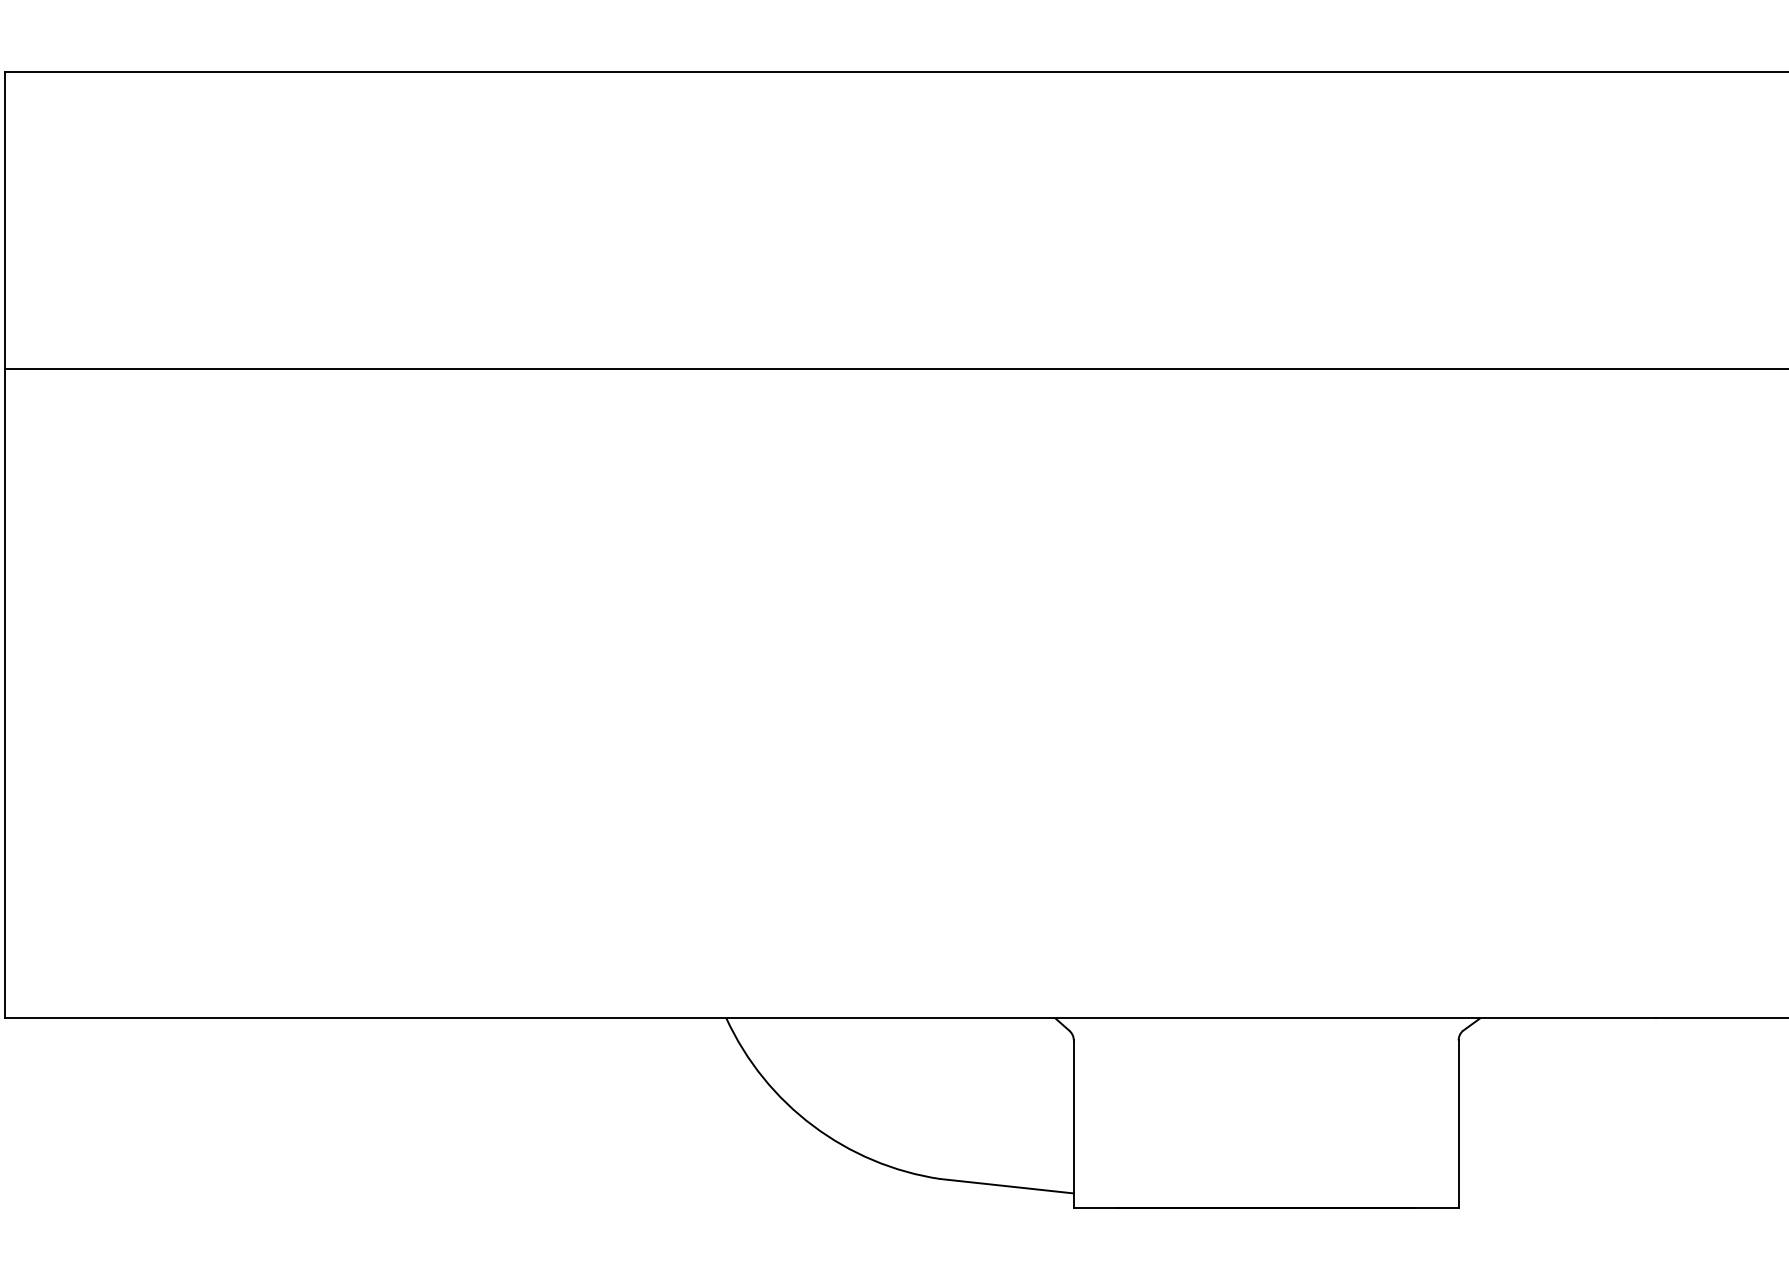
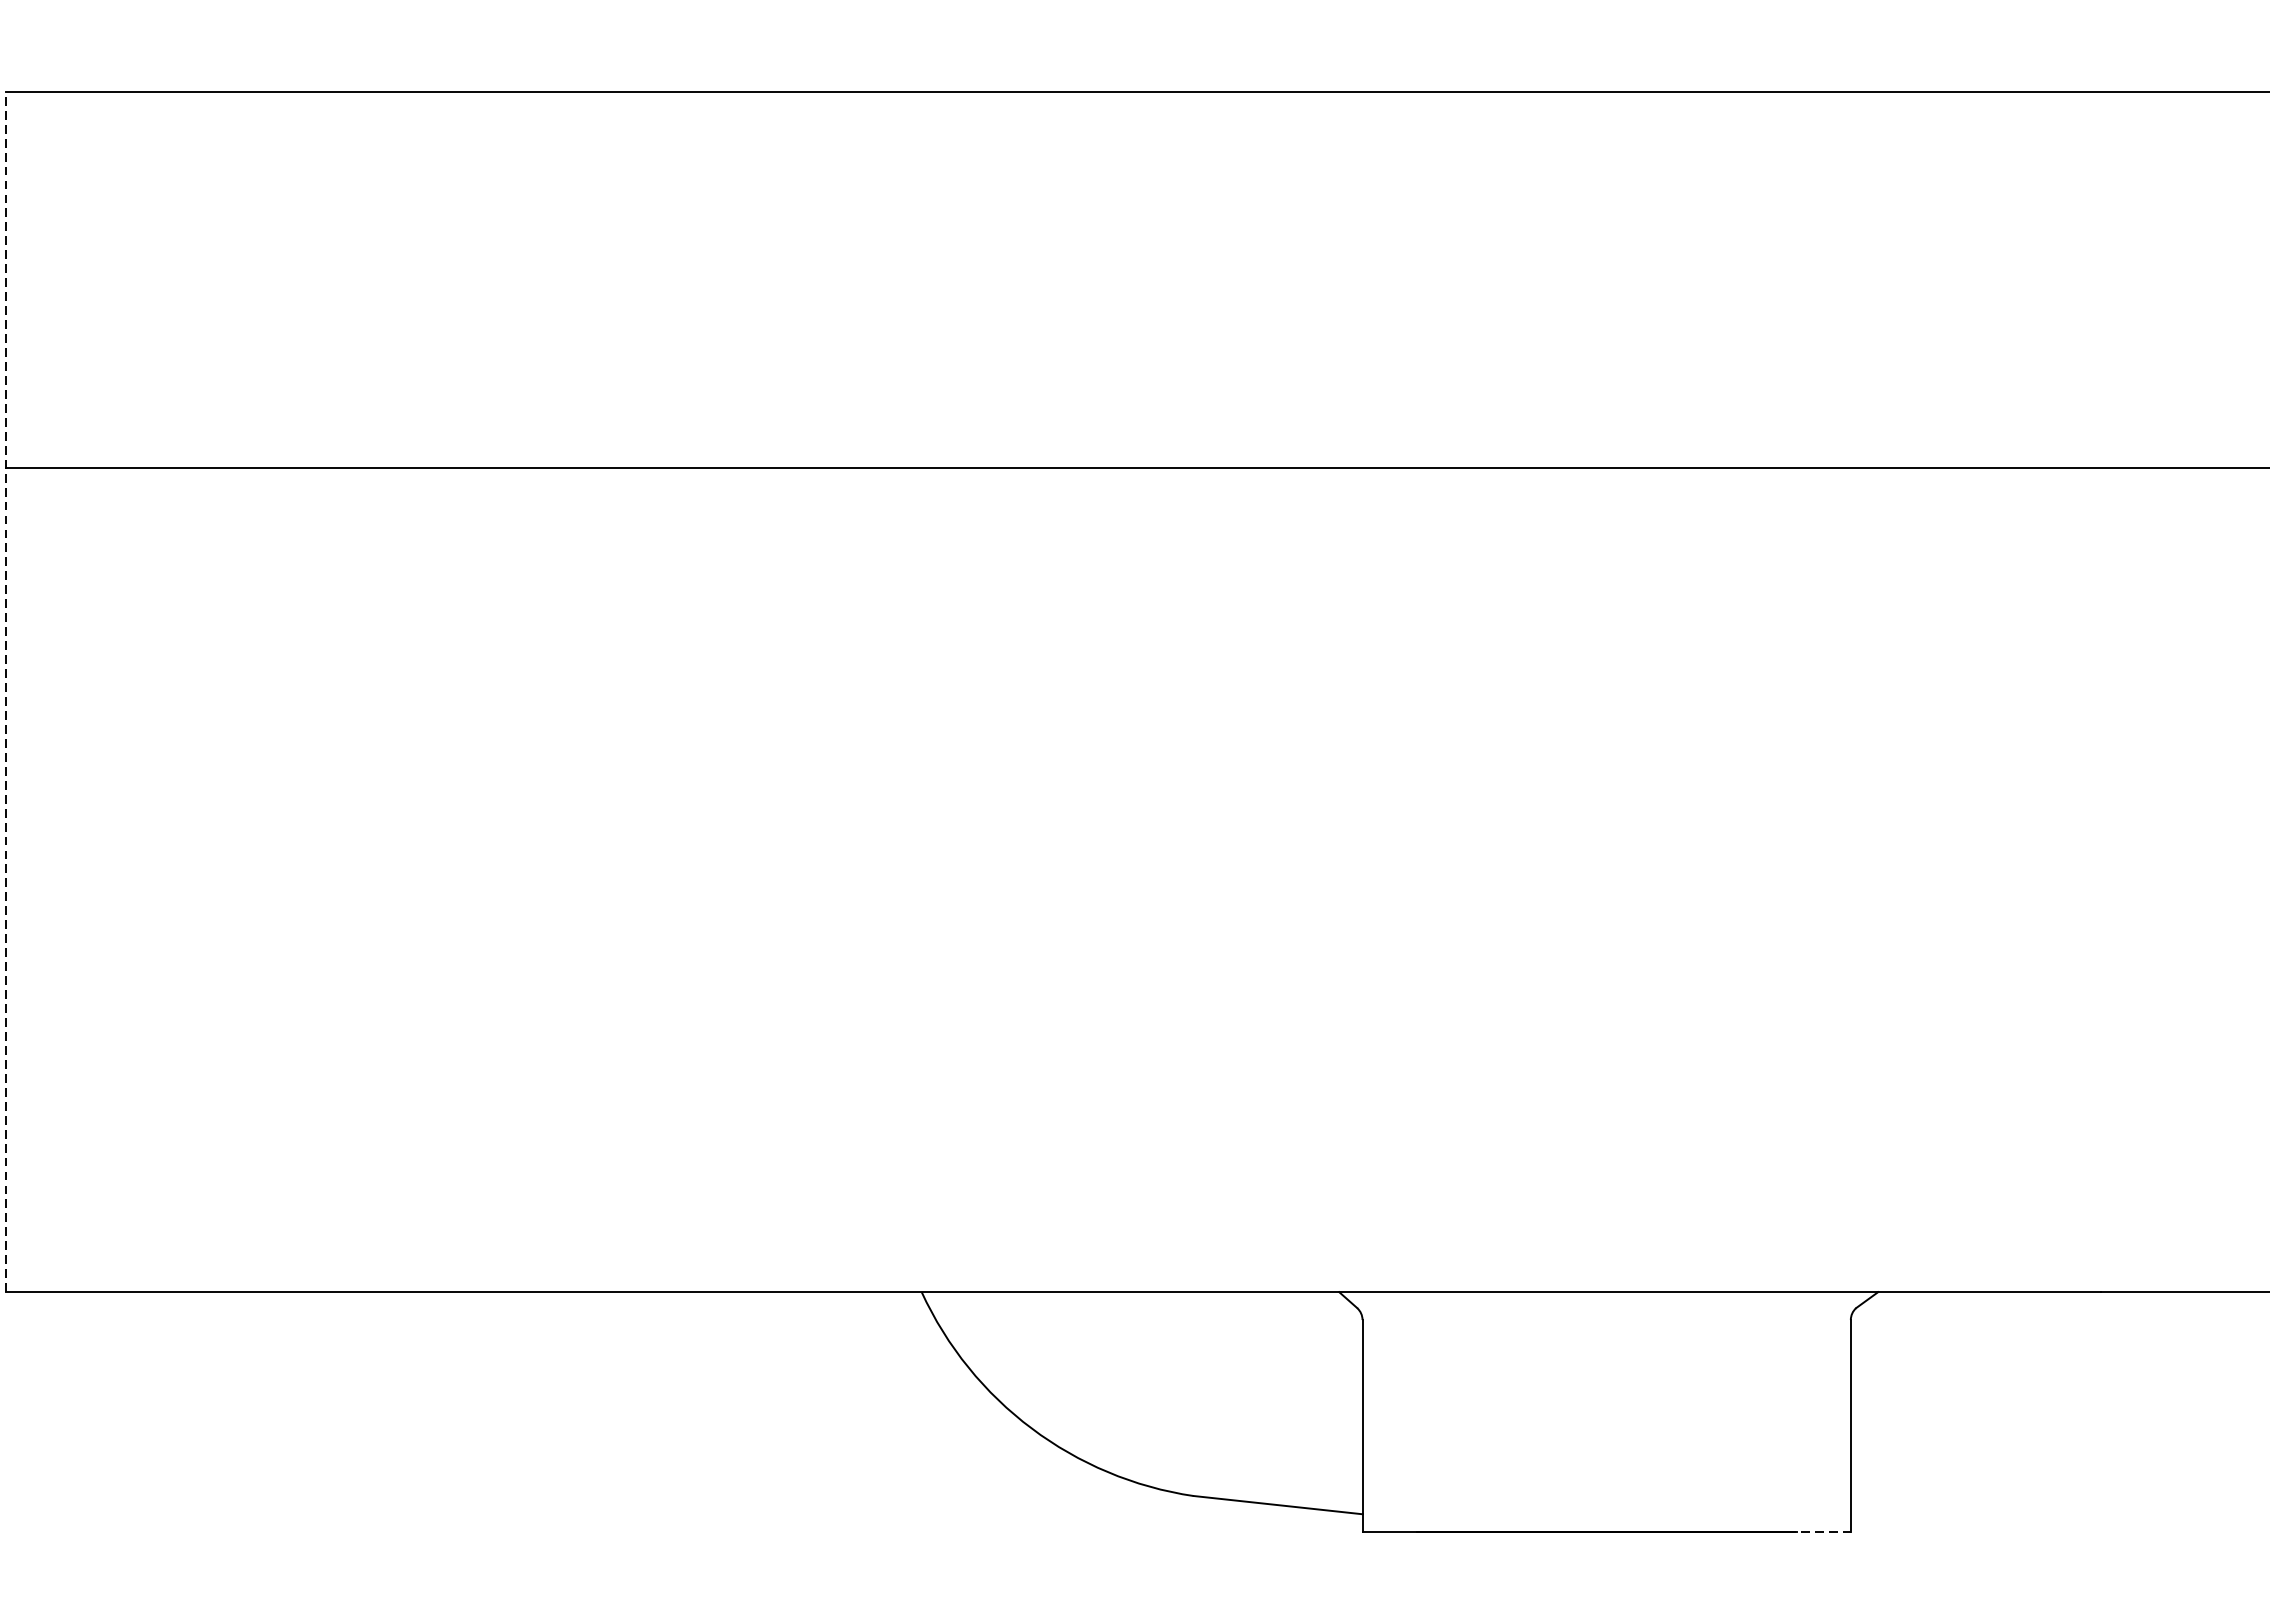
line: (4, 545) -> (5, 692), solid -> dashed
line: (1433, 1207) -> (1818, 1532), solid -> dashed

